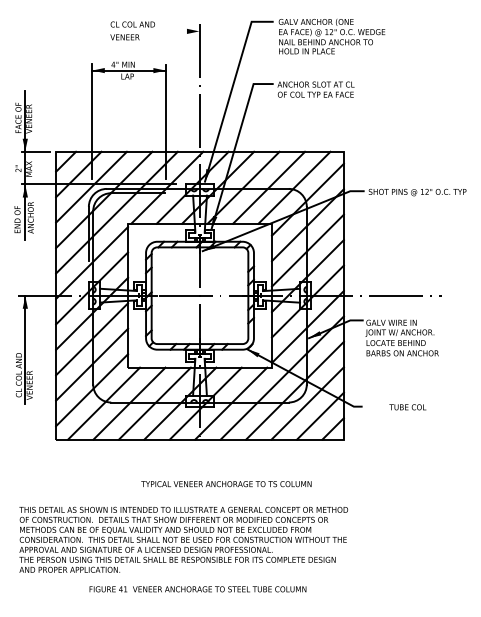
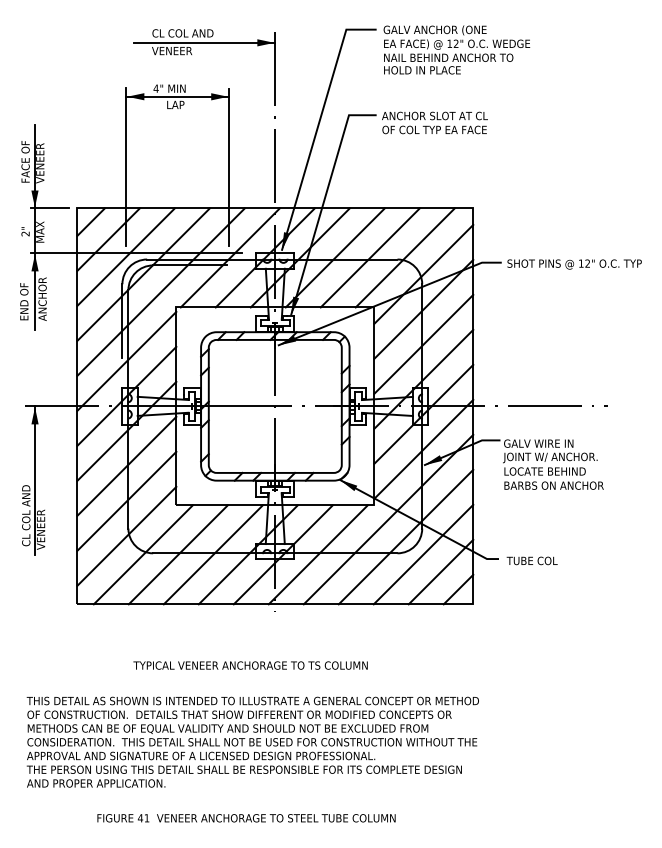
line: (148, 31) -> (204, 42), added
text: (407, 407) -> (531, 560), moved
text: (226, 484) -> (250, 665), moved
text: (197, 589) -> (246, 818), moved

